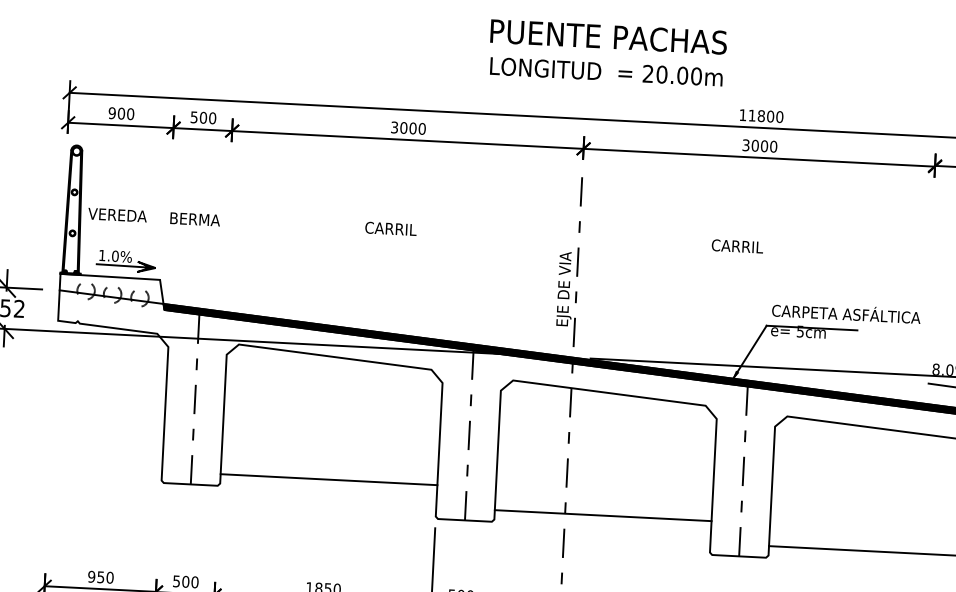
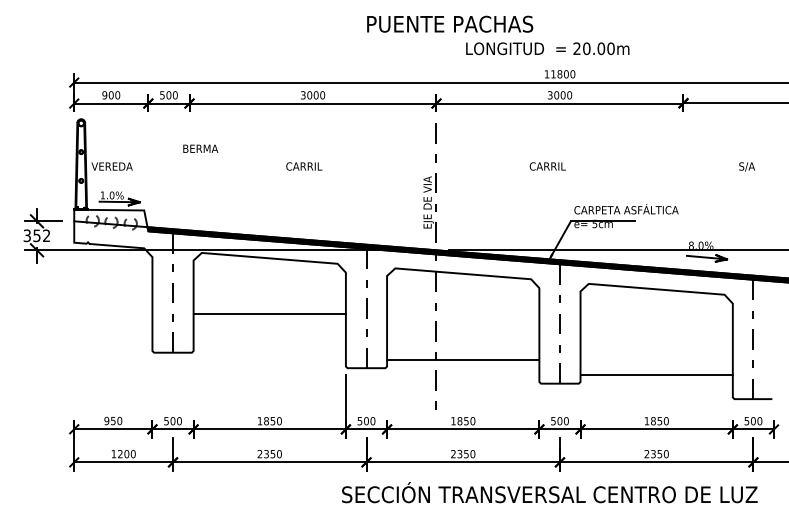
text: (606, 71) -> (547, 48), moved
text: (194, 218) -> (200, 148), moved
line: (328, 479) -> (269, 314), moved

